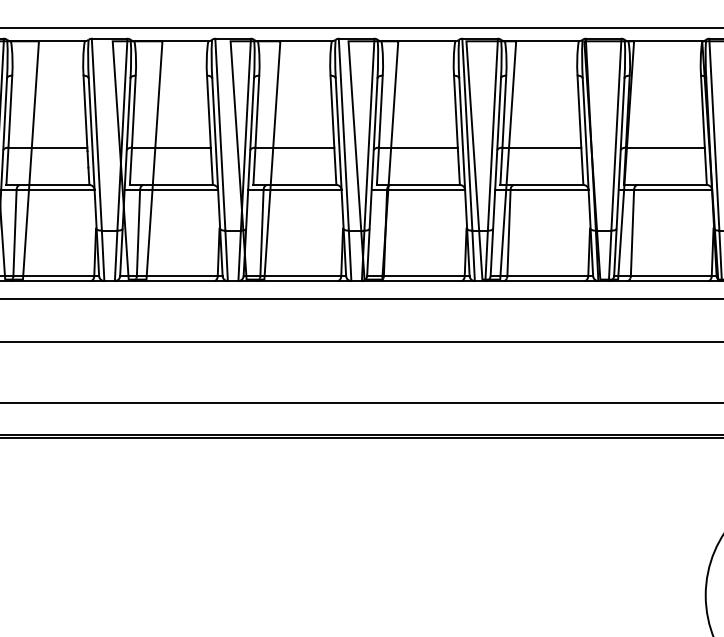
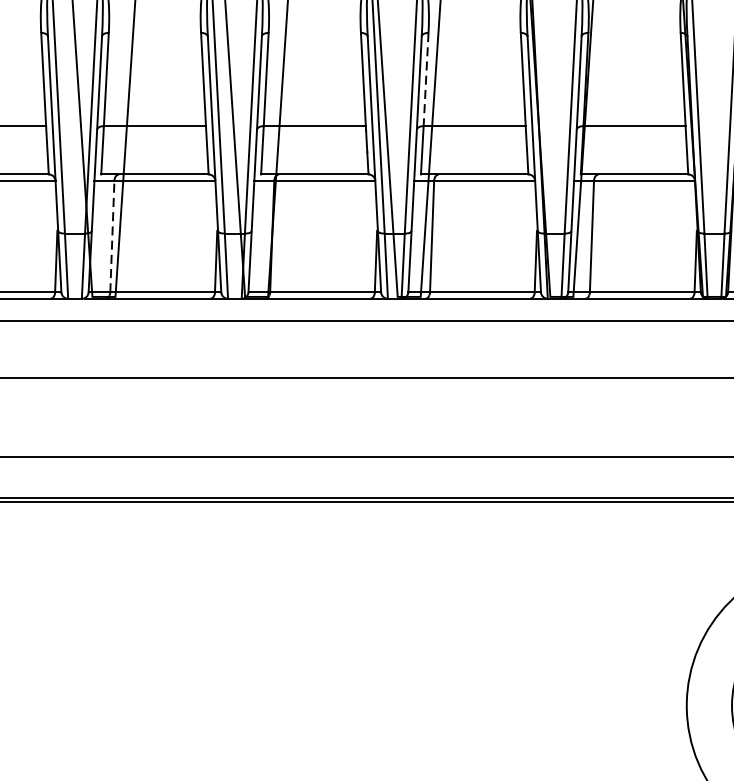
line: (504, 112) -> (426, 80), solid -> dashed
line: (262, 232) -> (113, 235), solid -> dashed

